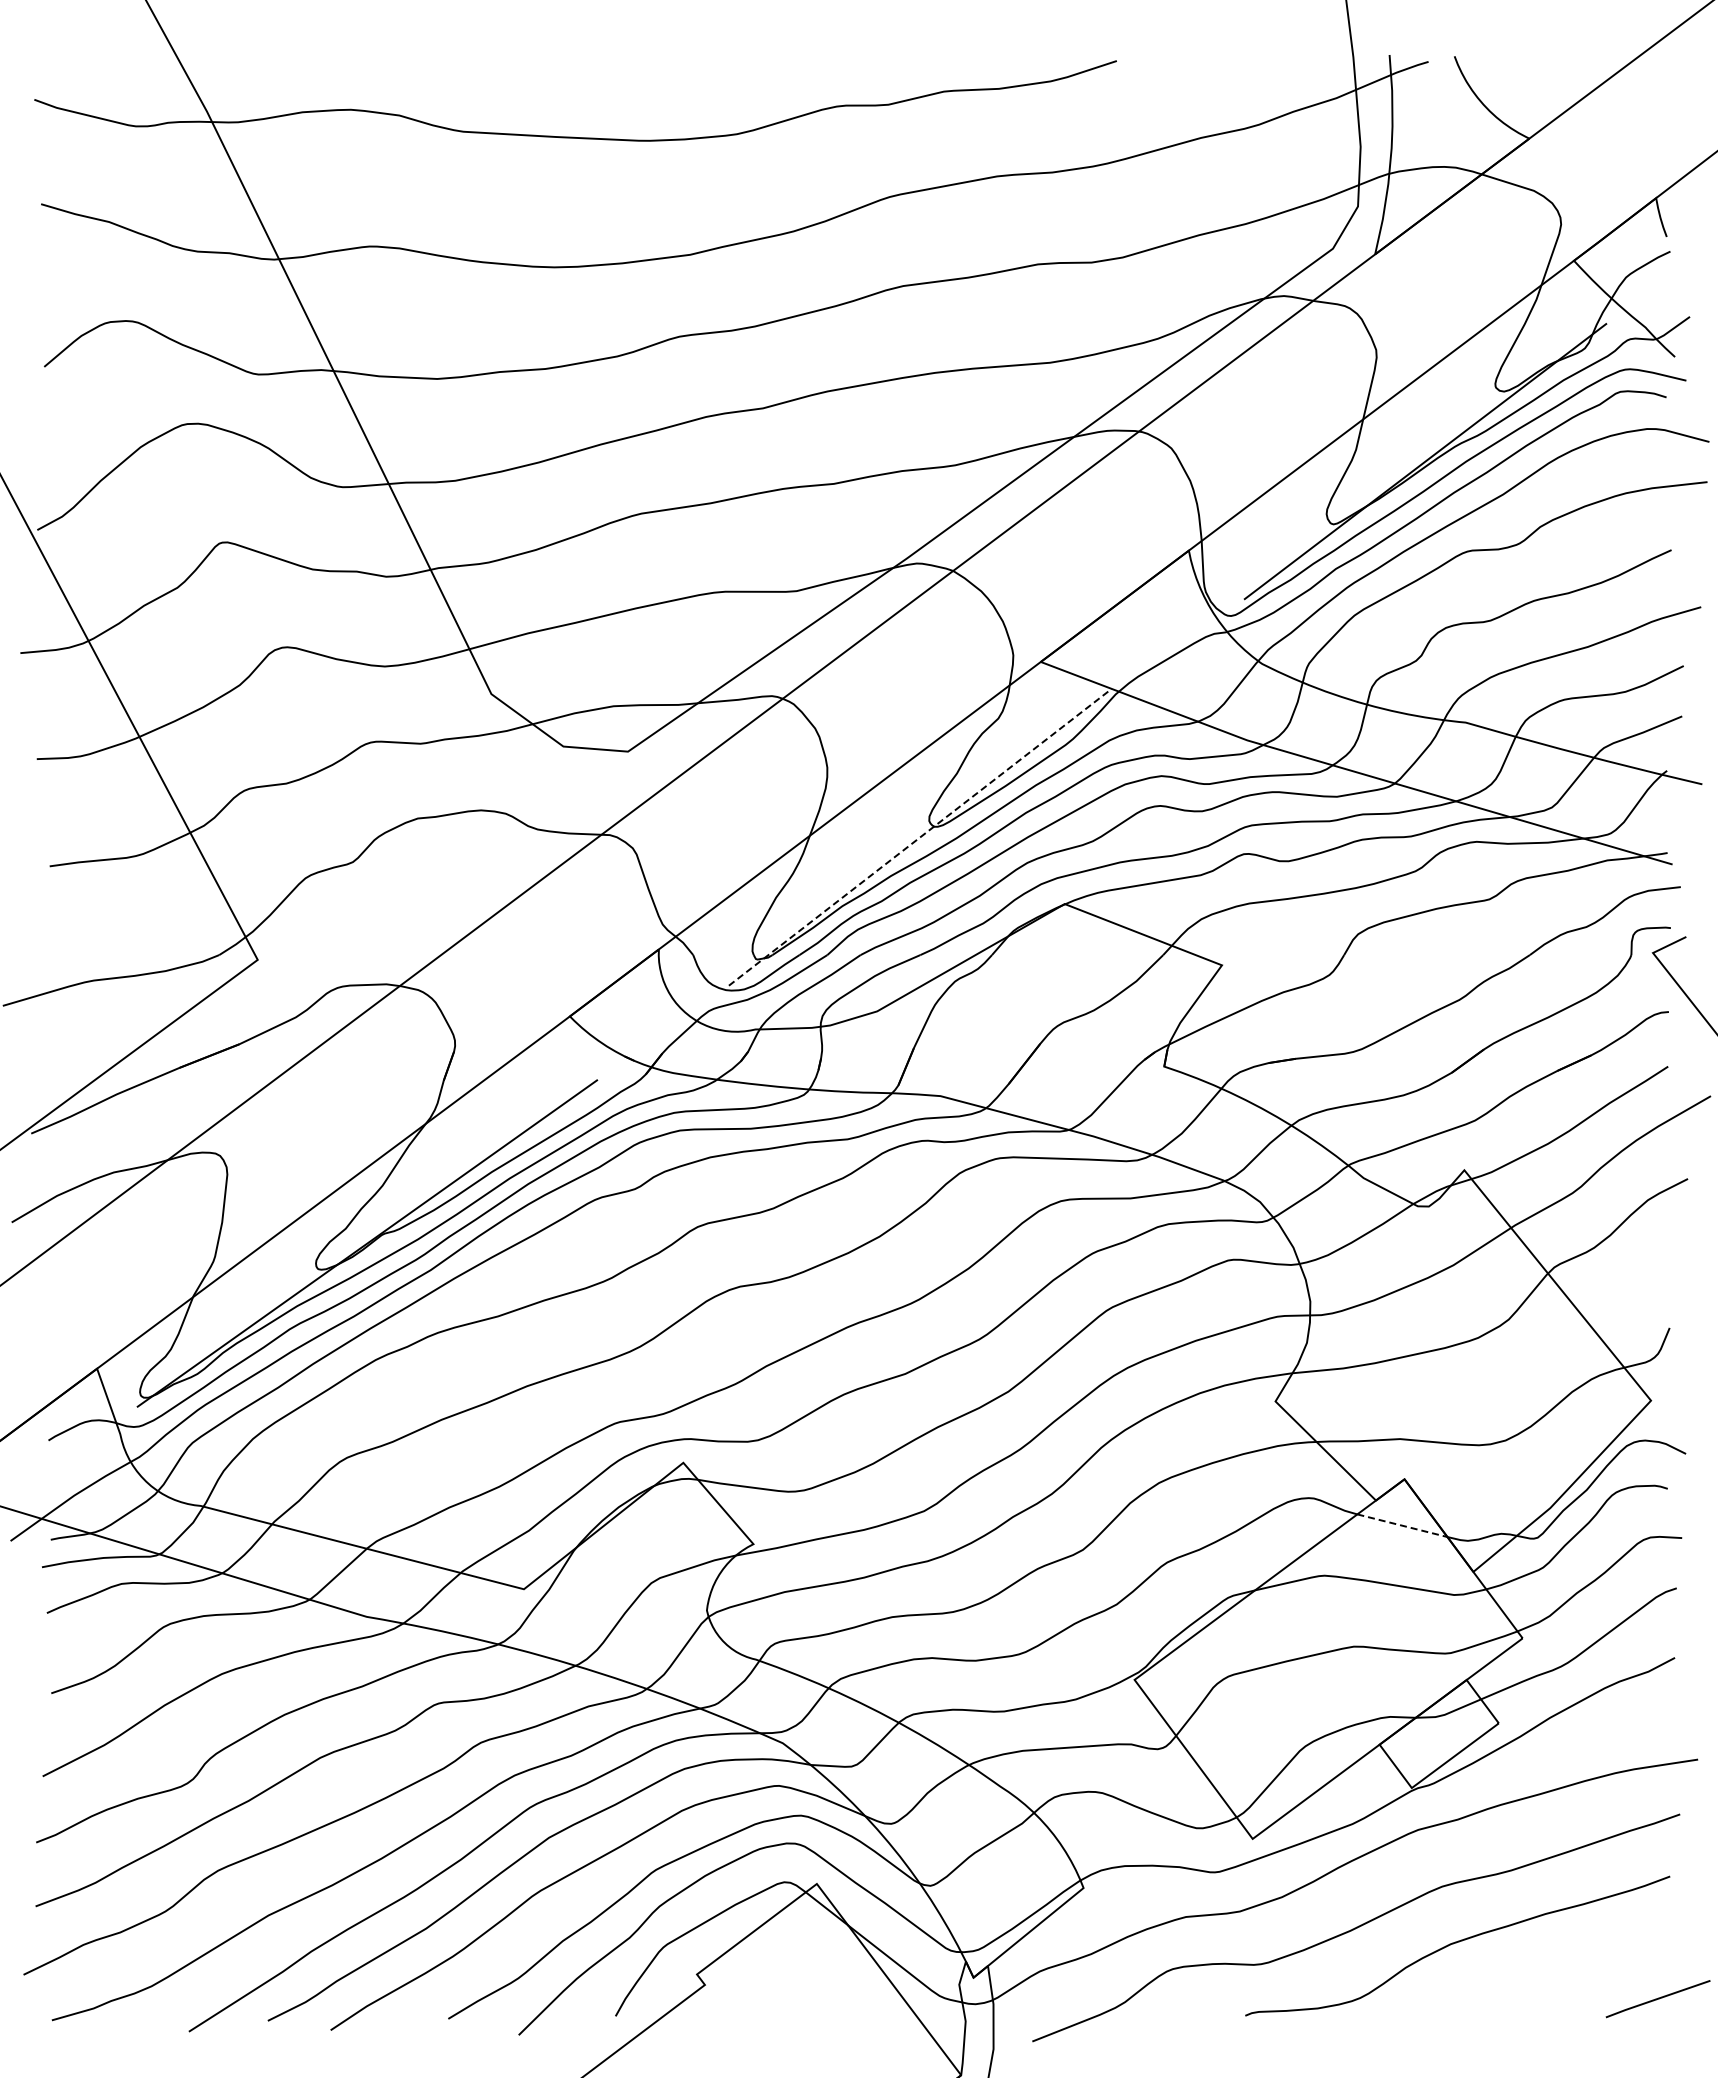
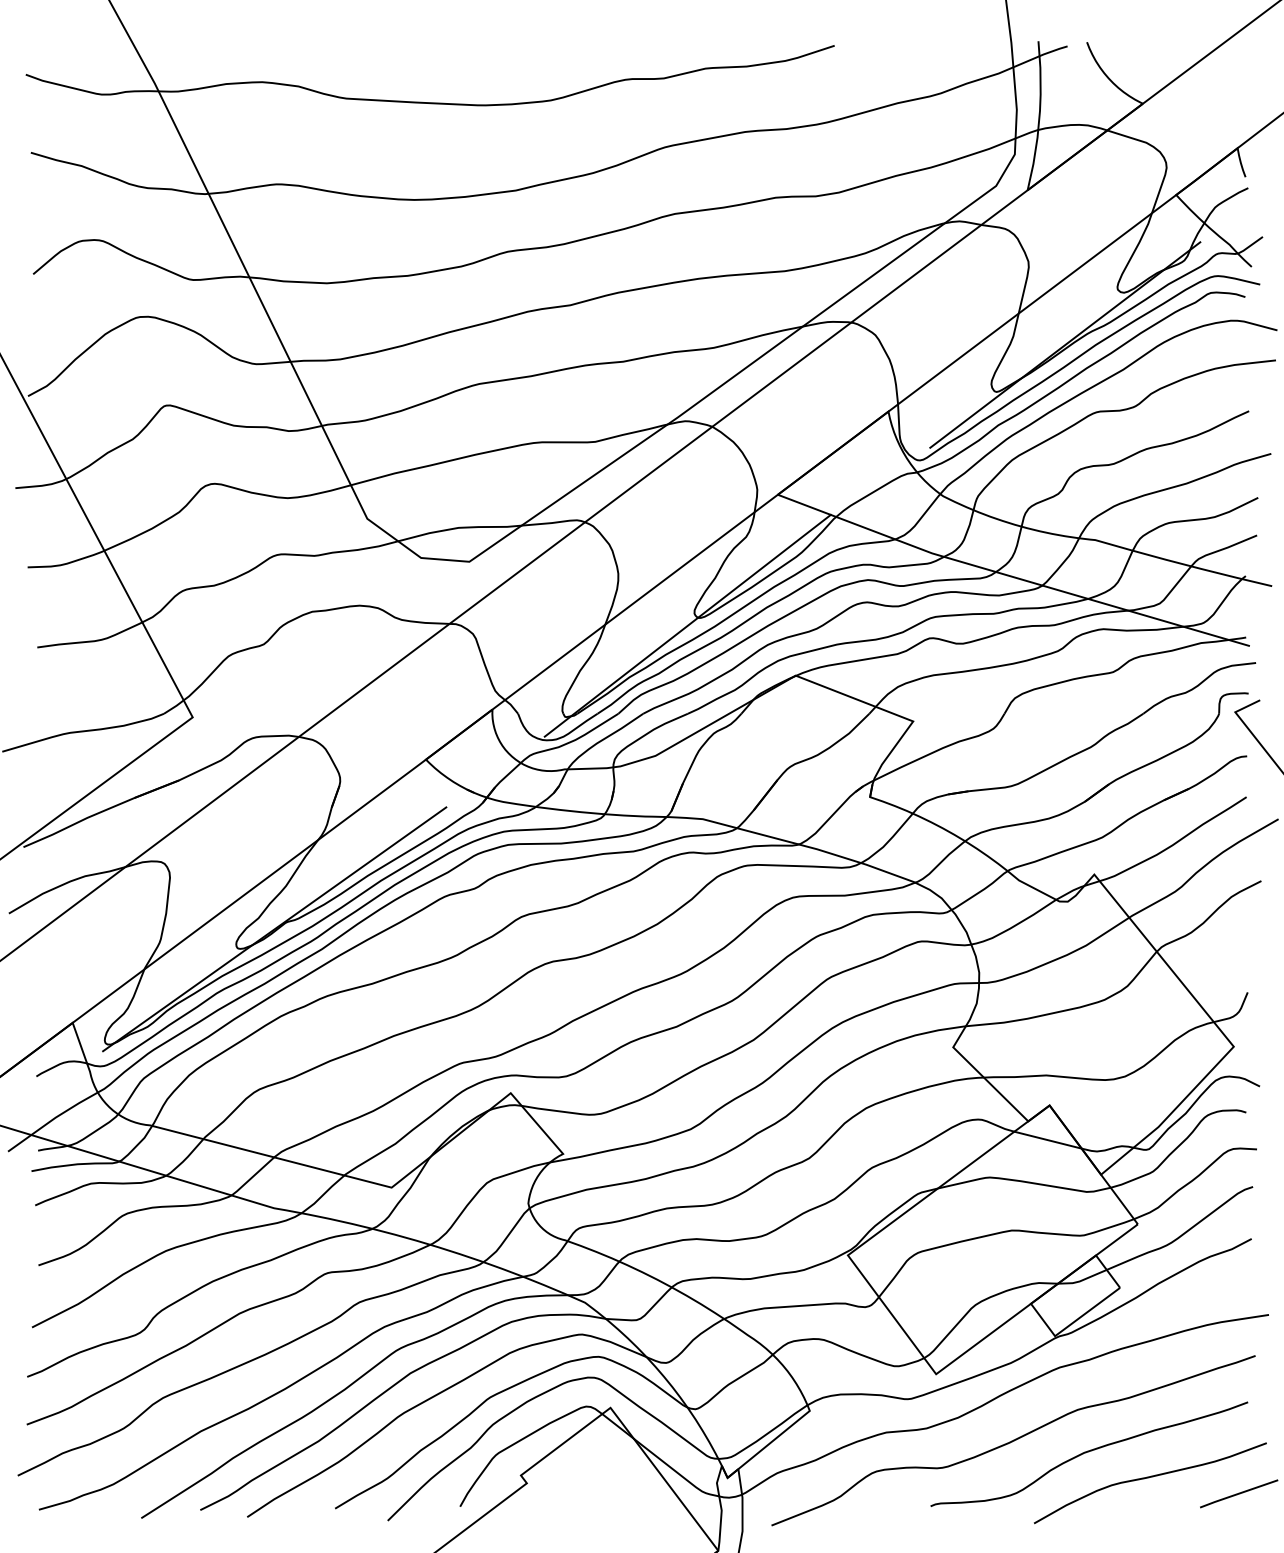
line: (920, 837) -> (687, 625), dashed -> solid
line: (1402, 1525) -> (1048, 1140), dashed -> solid
curve: (1539, 1977) -> (1150, 1477), added

